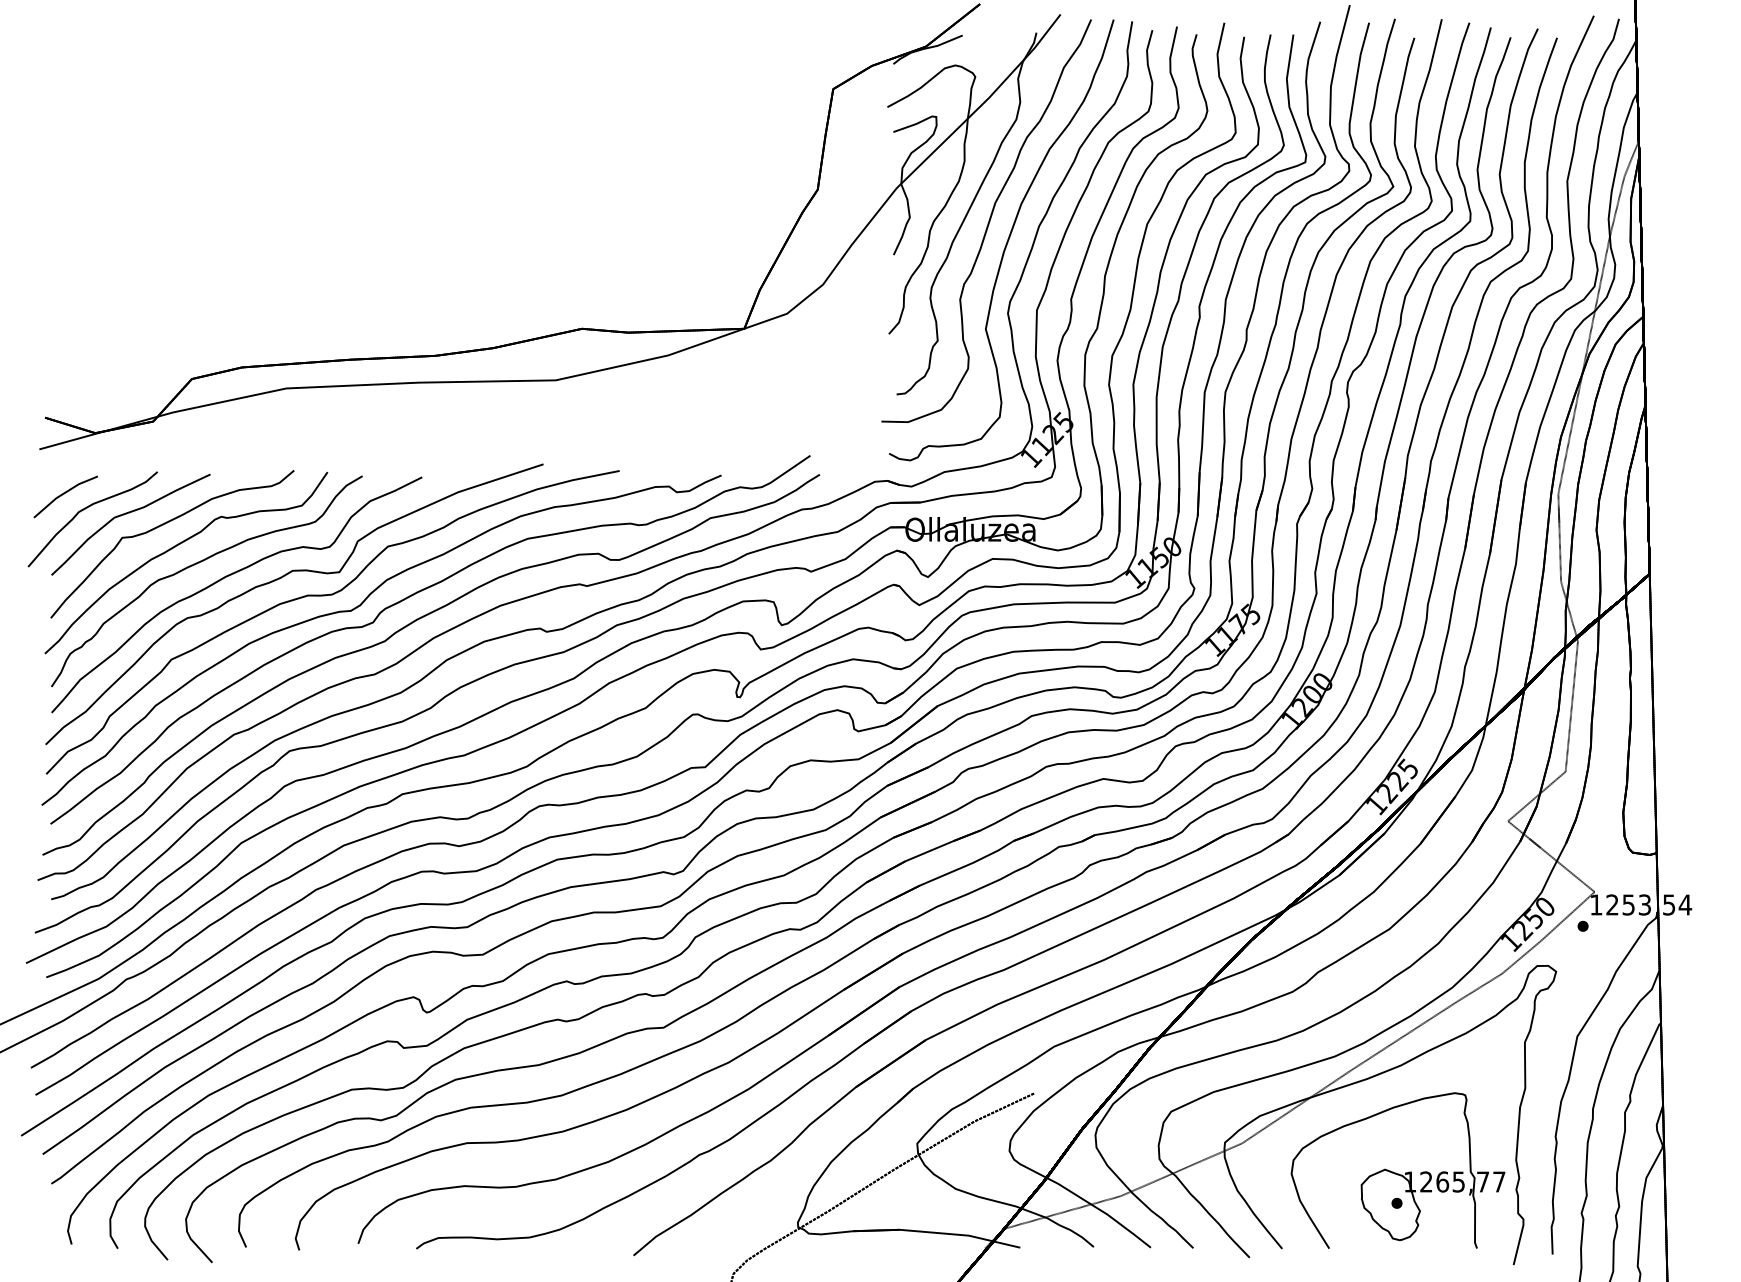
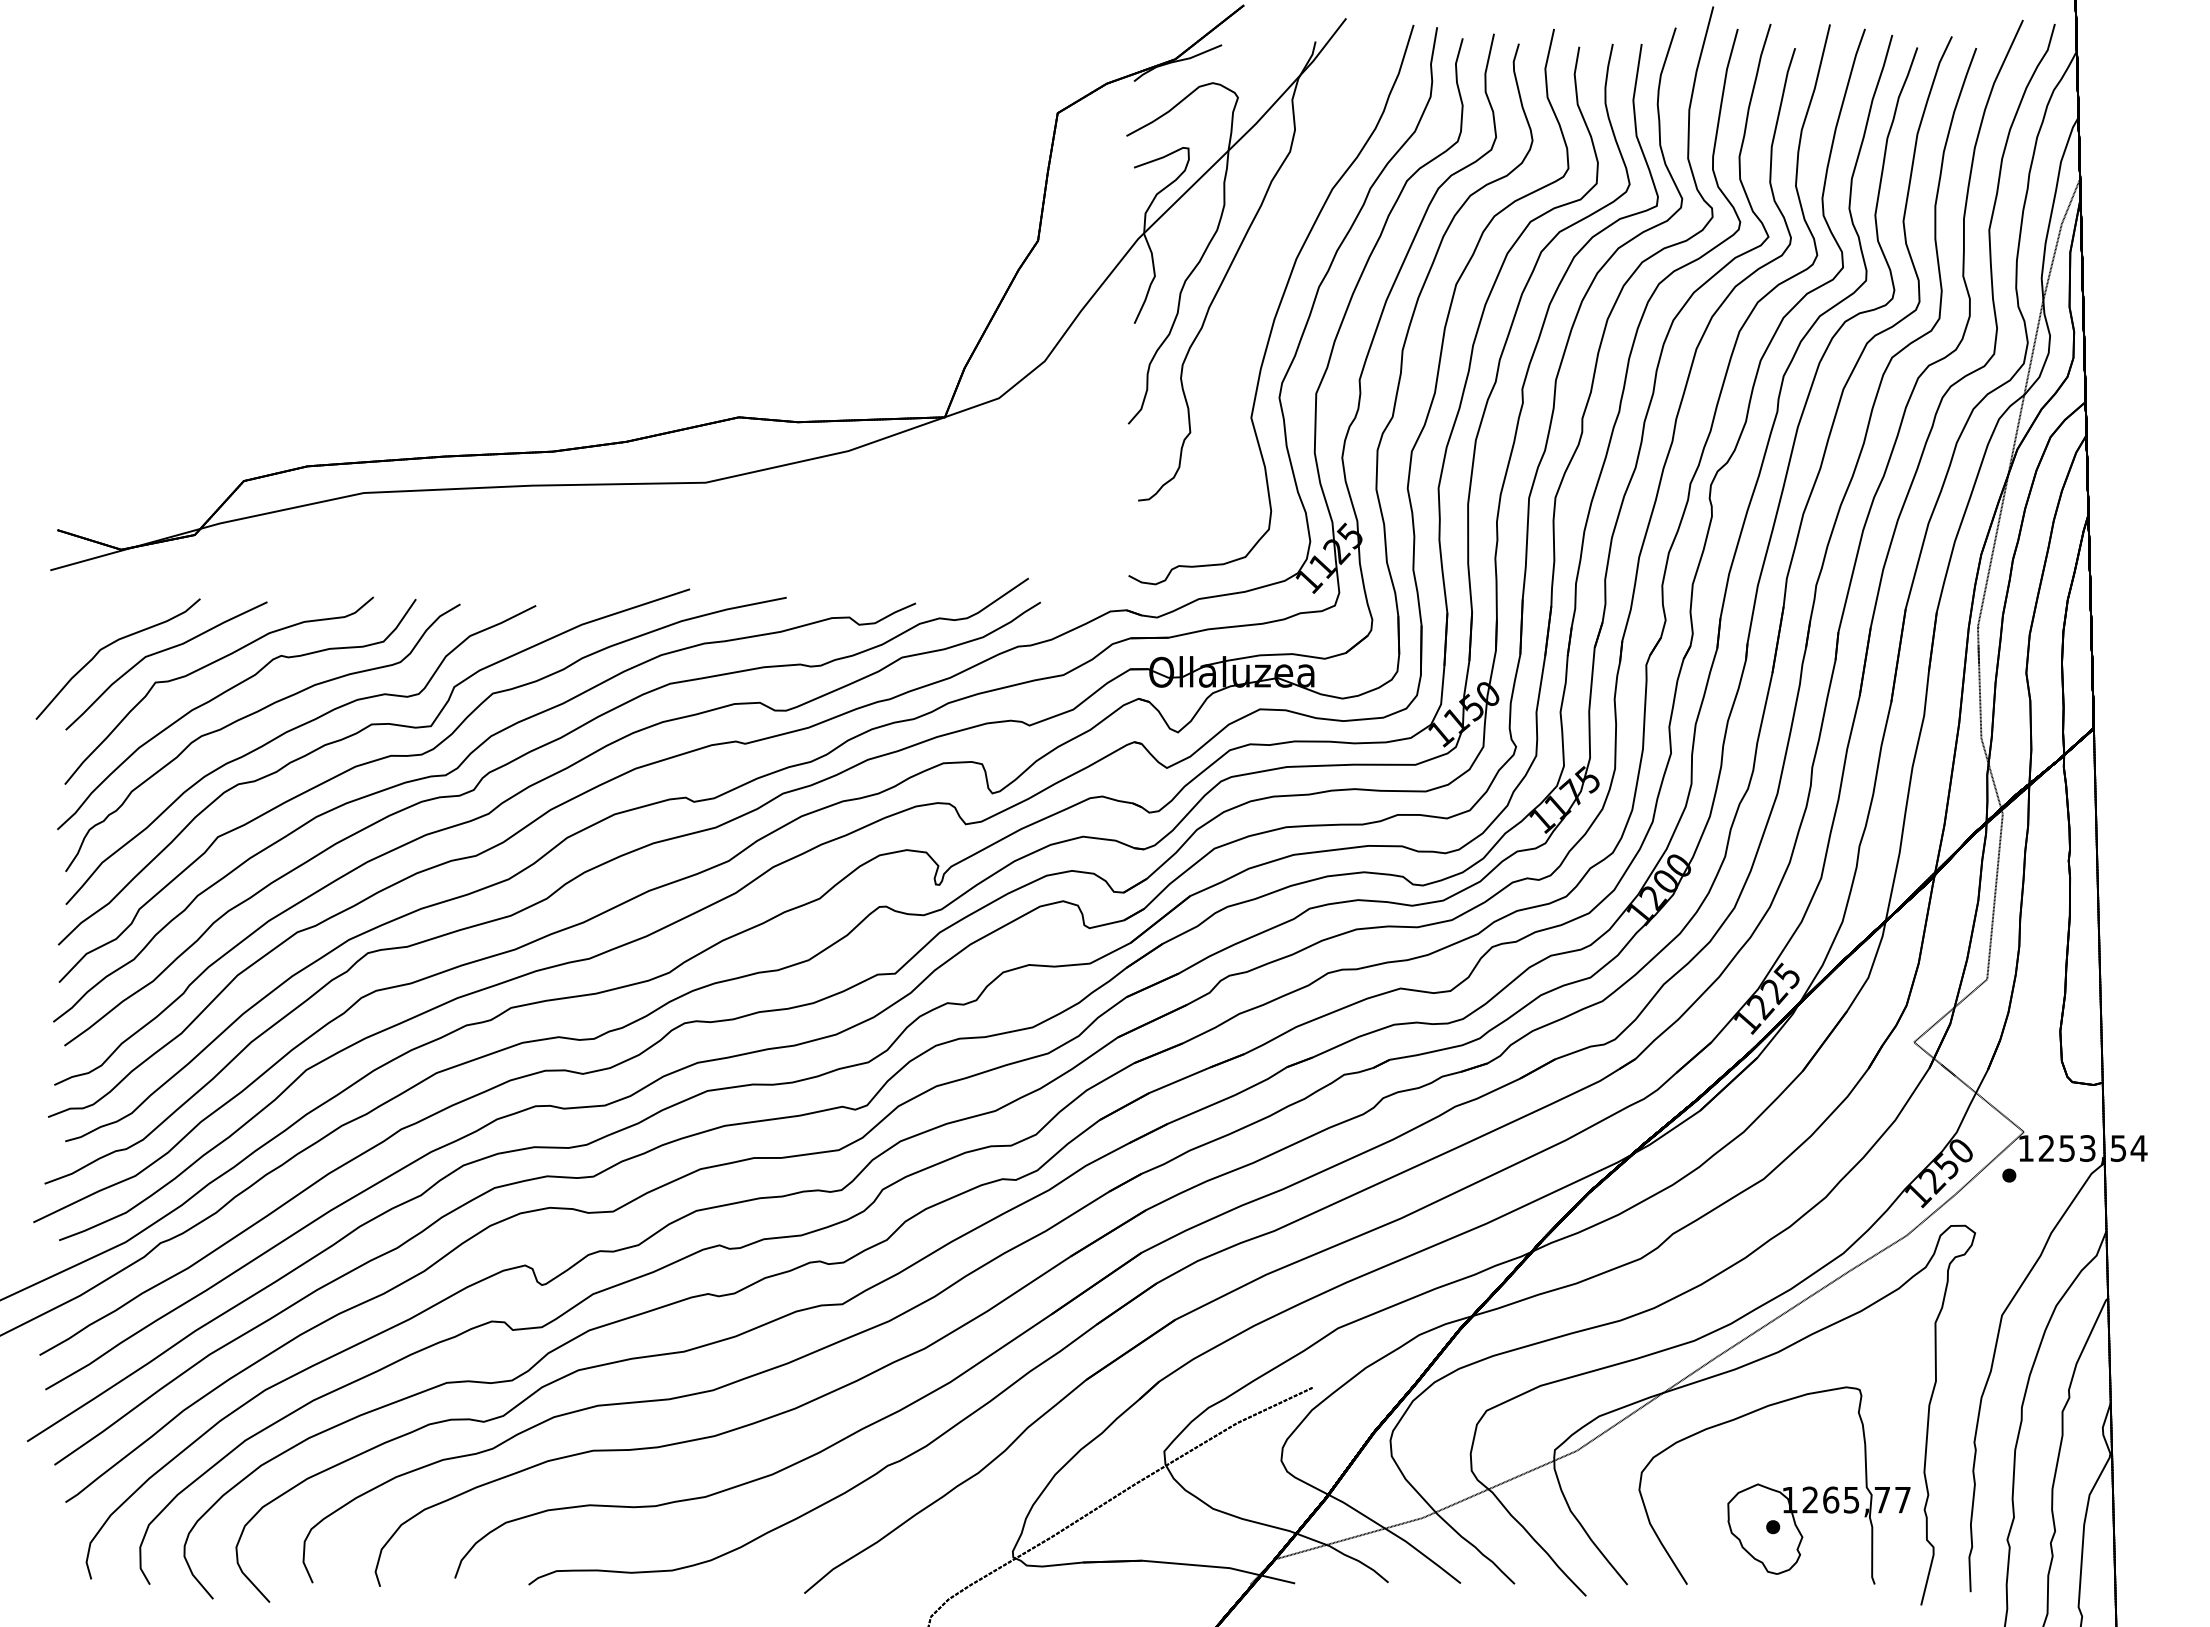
part: (986, 220) -> (1252, 280), removed
part: (65, 496) -> (83, 630), removed

